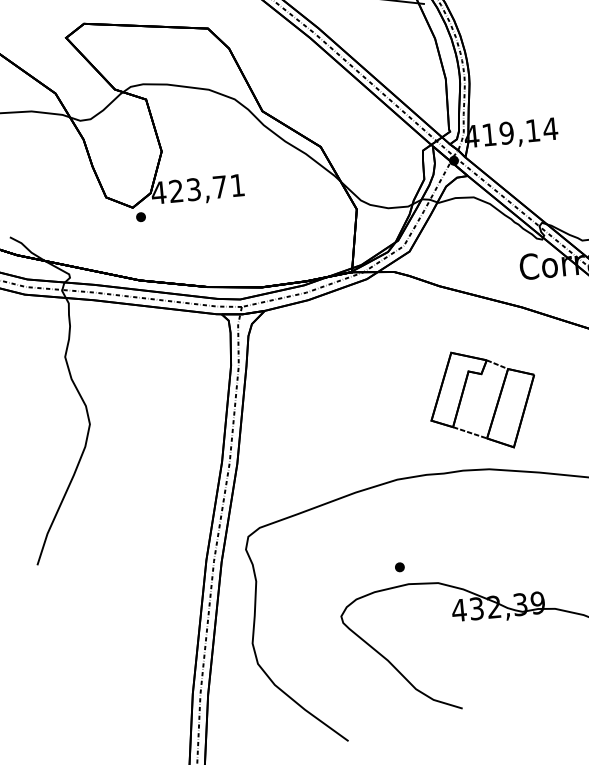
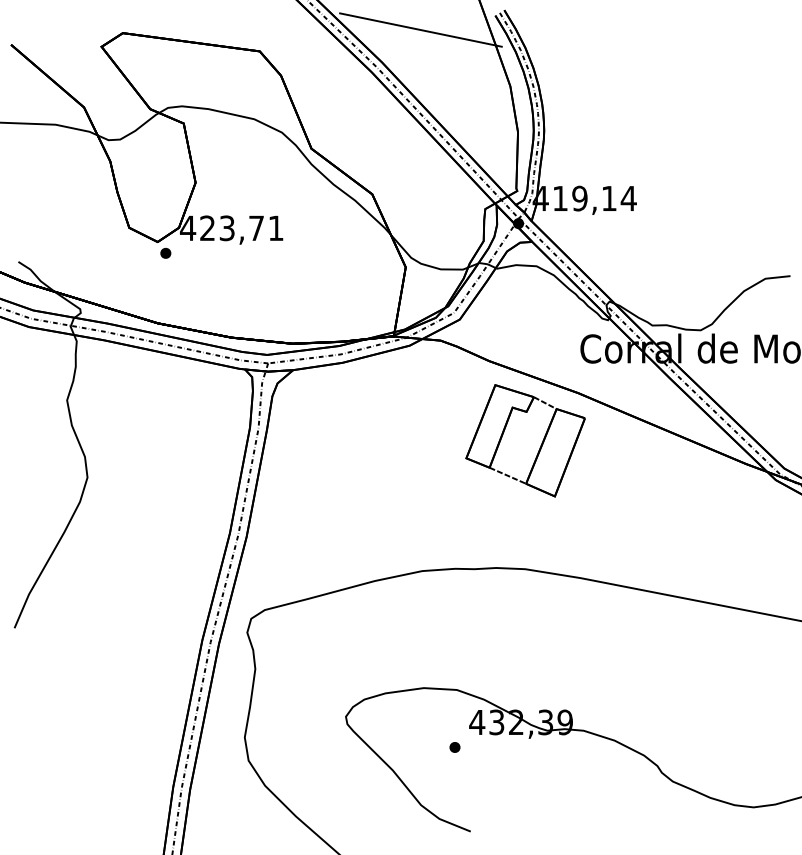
part: (495, 404) -> (539, 447), moved
part: (399, 567) -> (454, 747), moved

